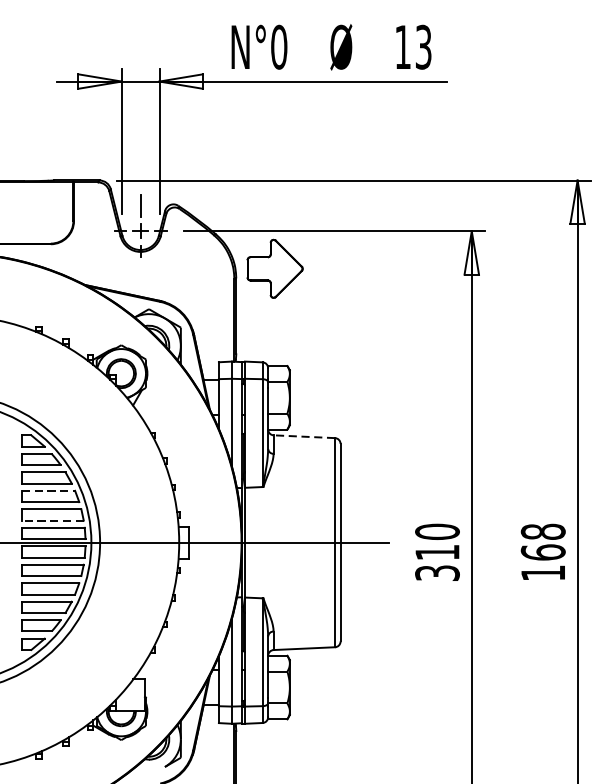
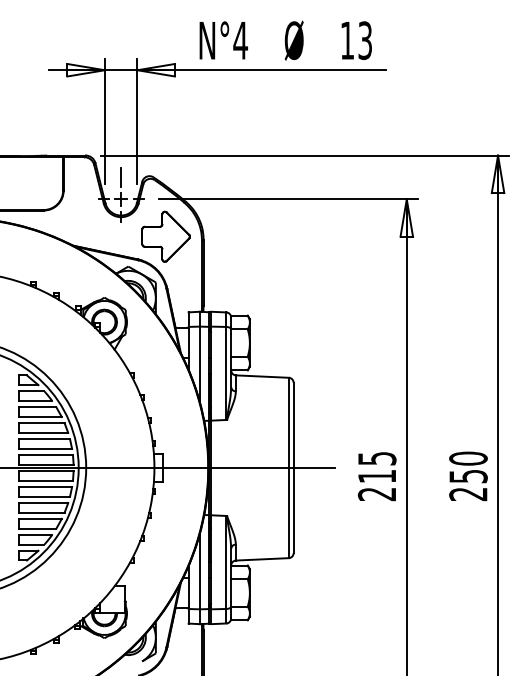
text: (278, 47) -> (240, 40), N°0 -> N°4
part: (274, 268) -> (165, 236), moved
line: (303, 436) -> (261, 376), dashed -> solid
line: (48, 491) -> (41, 423), dashed -> solid
line: (52, 520) -> (45, 448), dashed -> solid
text: (436, 552) -> (376, 476), 310 -> 215
text: (543, 552) -> (468, 476), 168 -> 250

